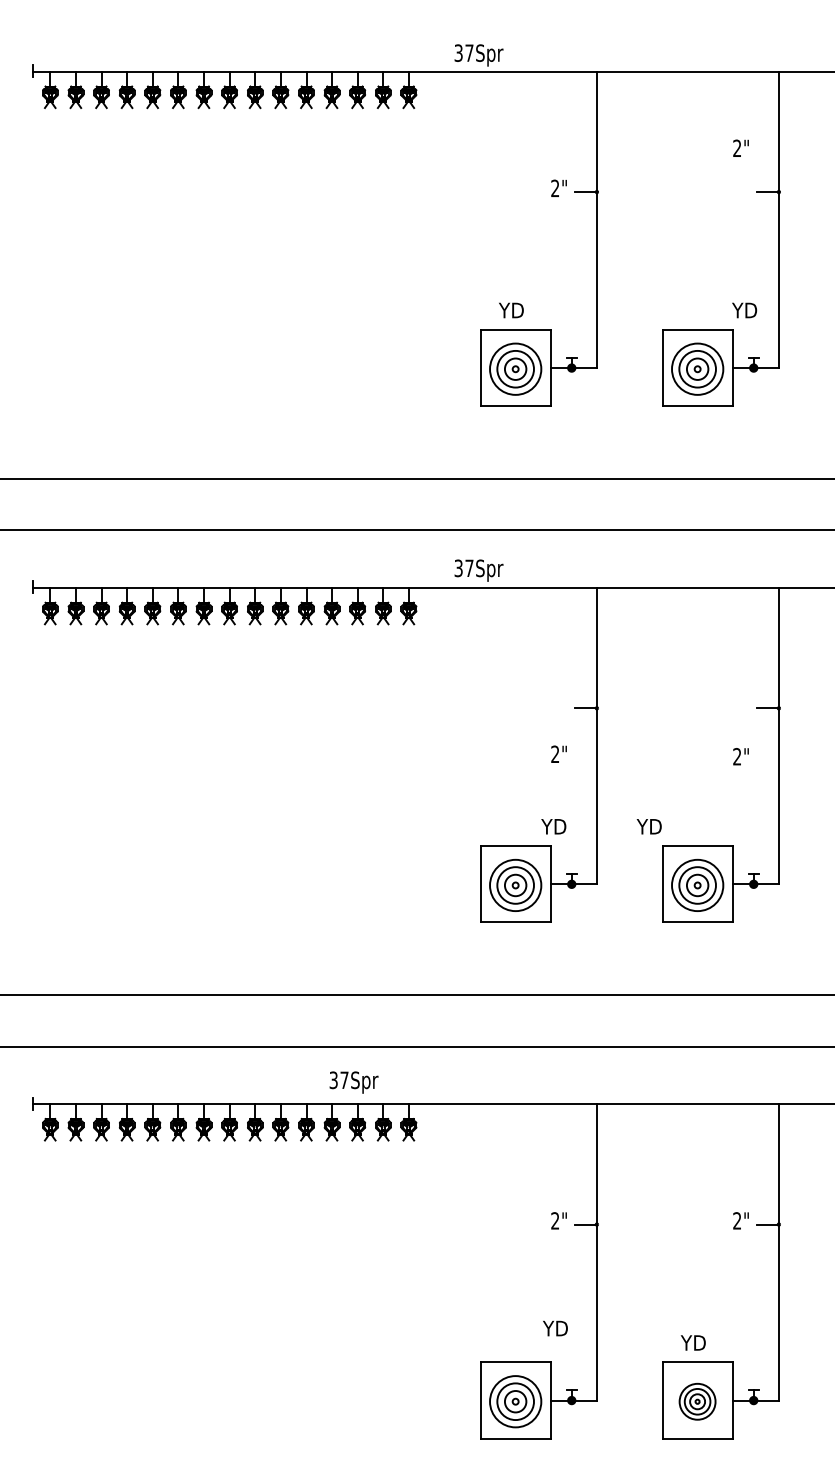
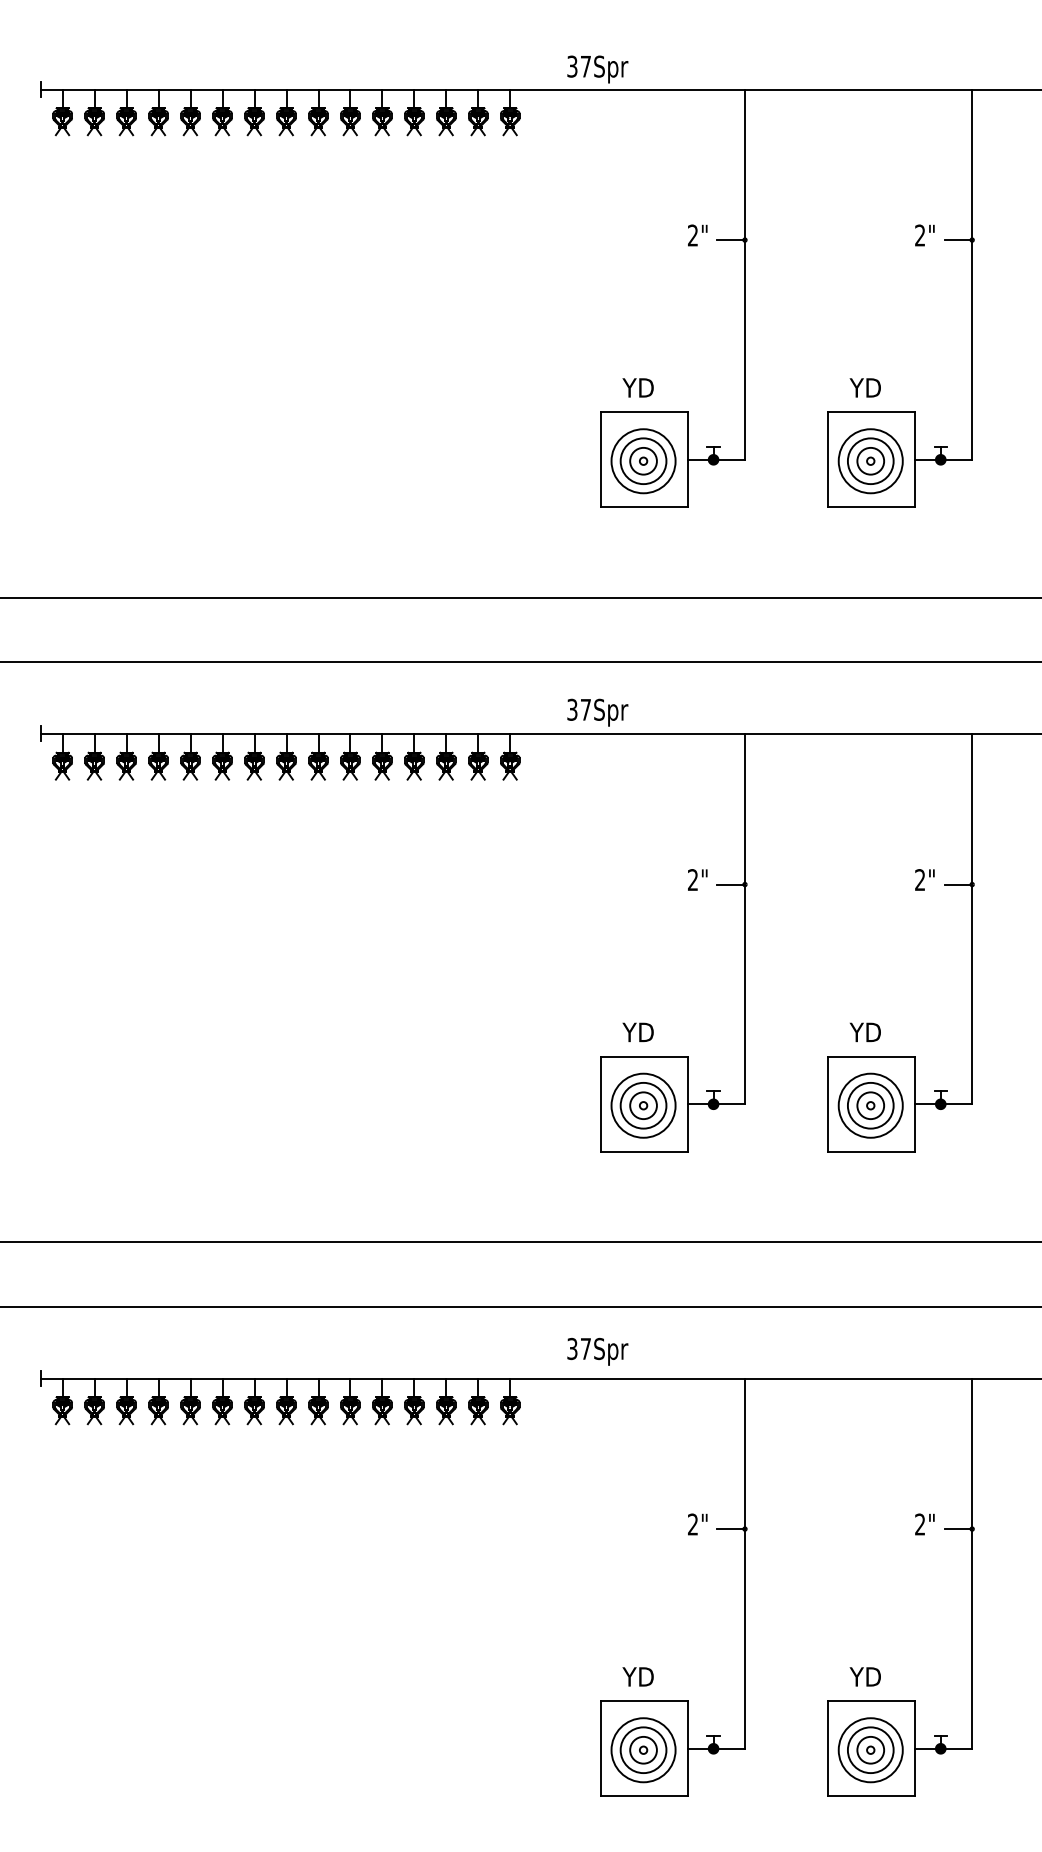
text: (740, 148) -> (924, 235), moved
text: (743, 310) -> (864, 387), moved
text: (558, 753) -> (697, 879), moved
text: (740, 756) -> (924, 879), moved
text: (553, 826) -> (637, 1032), moved
text: (648, 826) -> (864, 1032), moved
text: (353, 1082) -> (597, 1351), moved
text: (554, 1328) -> (637, 1676), moved
part: (697, 1401) -> (870, 1750), size x1.43

